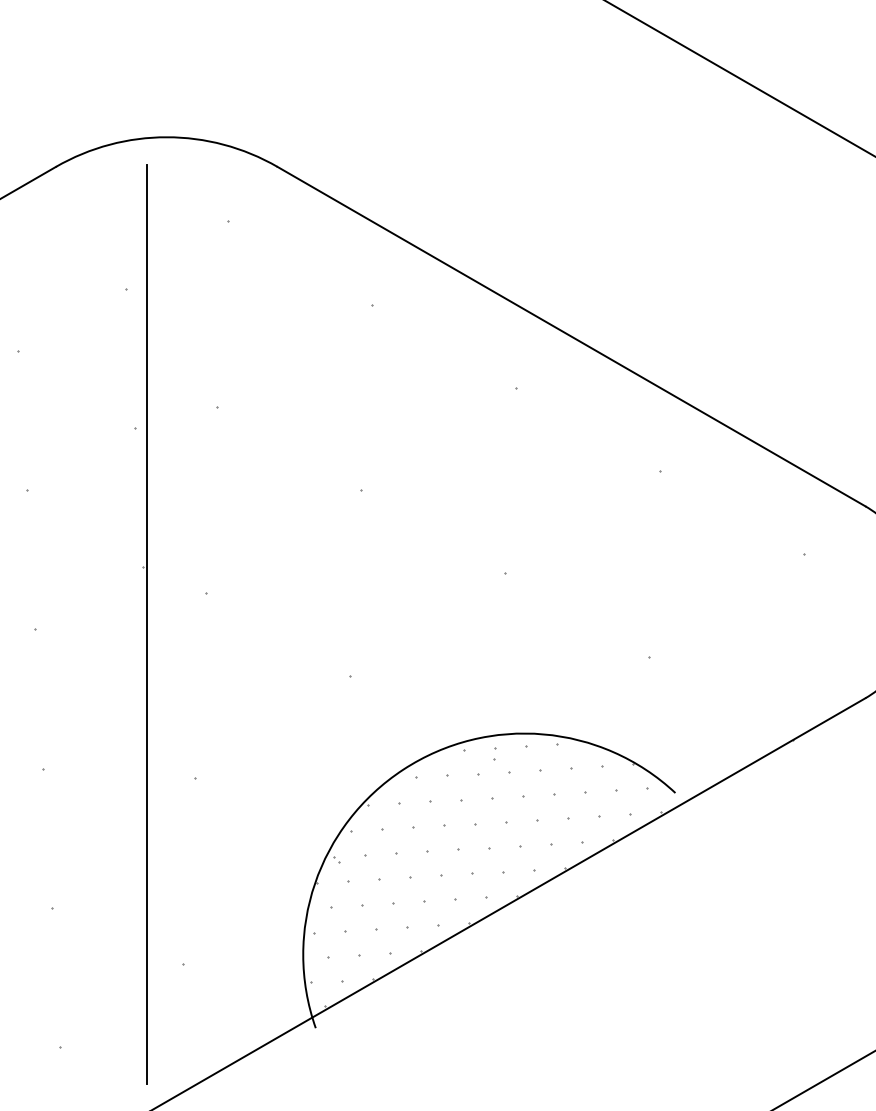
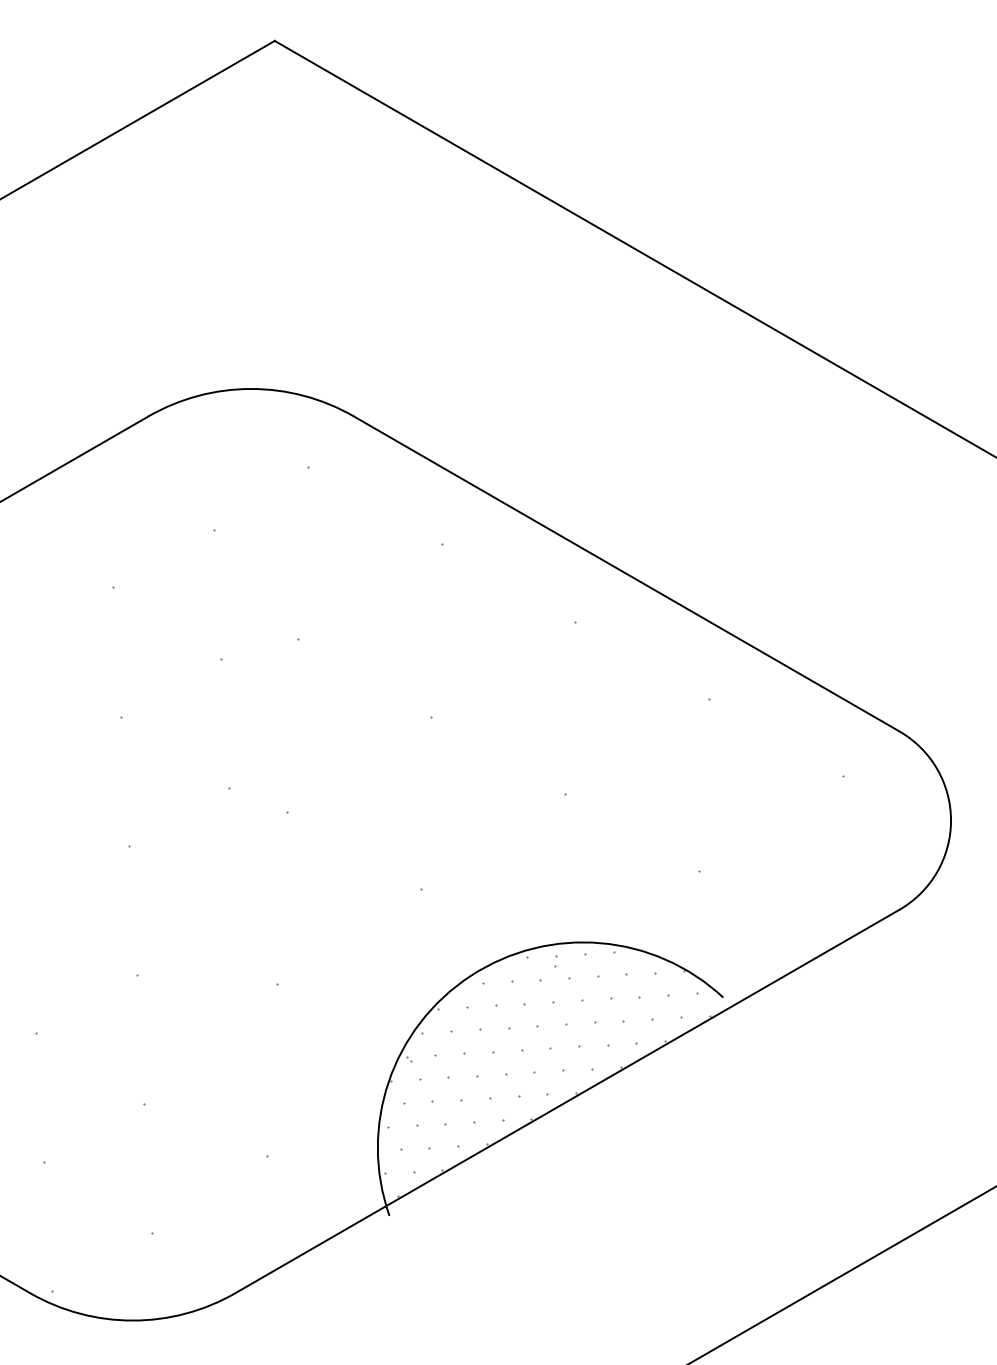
line: (146, 624) -> (232, 841), removed

